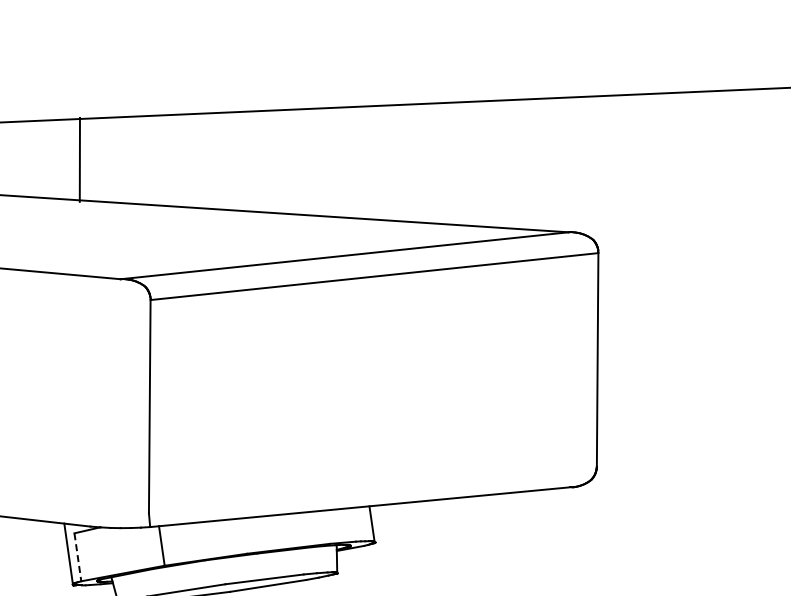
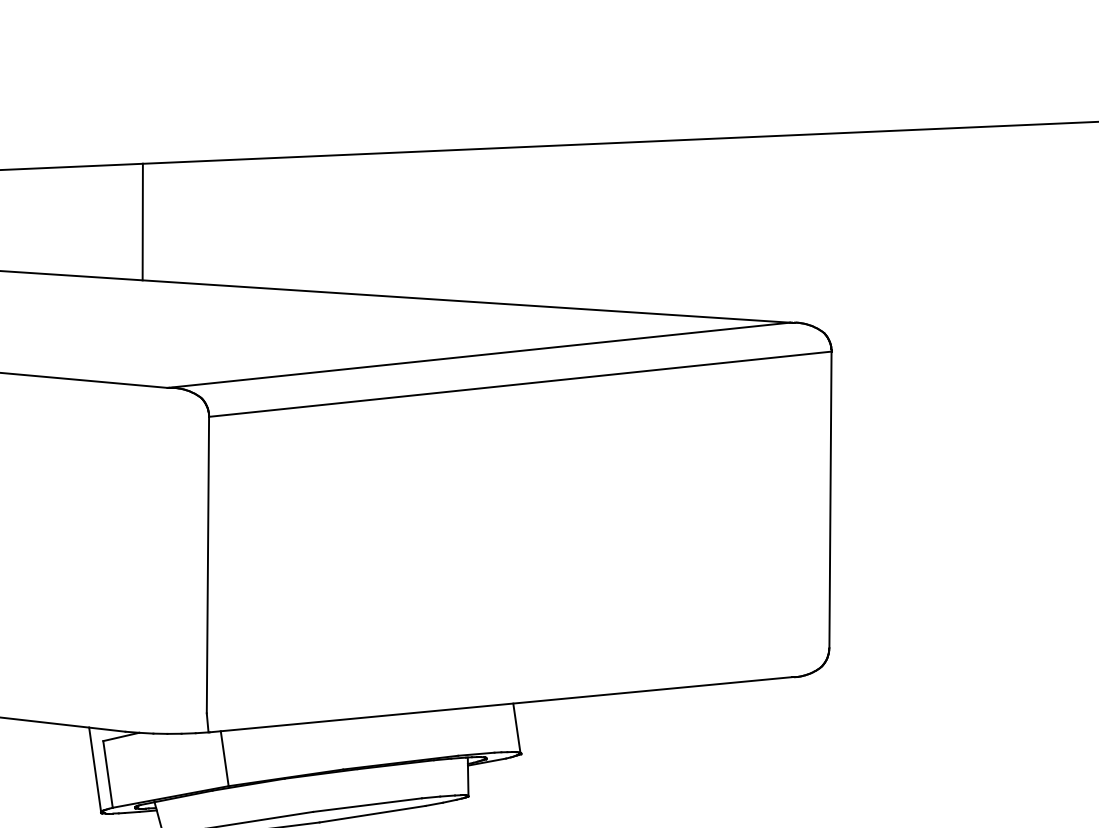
line: (79, 159) -> (142, 221), moved
line: (77, 557) -> (107, 774), dashed -> solid

